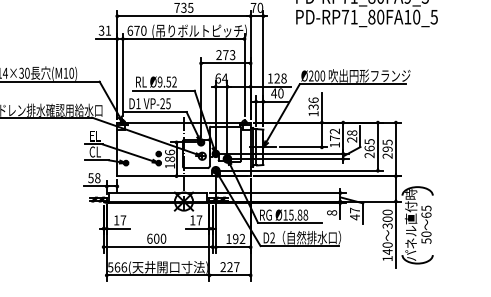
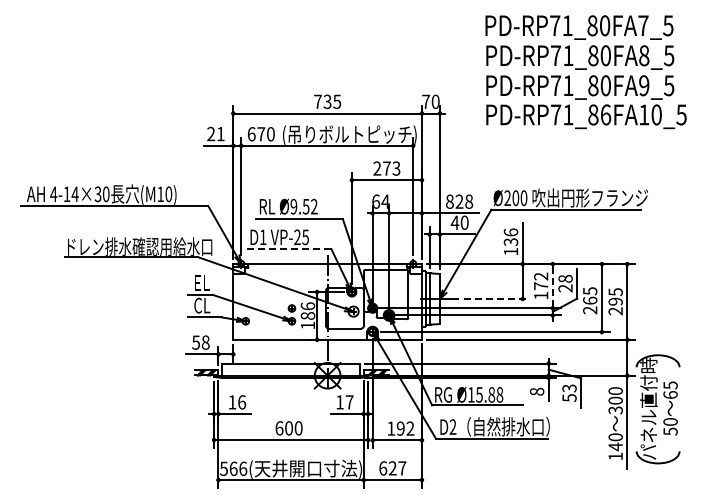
text: (380, 16) -> (605, 114), PD-RP71_80FA10_5 -> PD-RP71_86FA10_5
text: (101, 31) -> (211, 134), 31 -> 21
text: (270, 78) -> (449, 201), 128 -> 828
line: (155, 112) -> (287, 249), solid -> dashed
line: (342, 138) -> (552, 286), solid -> dashed
line: (304, 147) -> (497, 299), solid -> dashed
text: (354, 214) -> (569, 393), 47 -> 53
text: (123, 220) -> (242, 402), 17 -> 16
text: (223, 267) -> (383, 468), 227 -> 627

